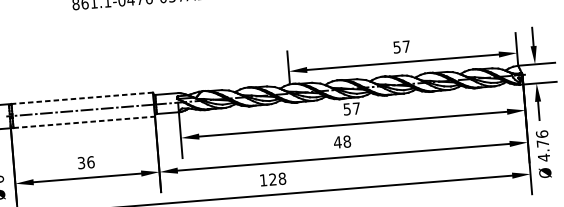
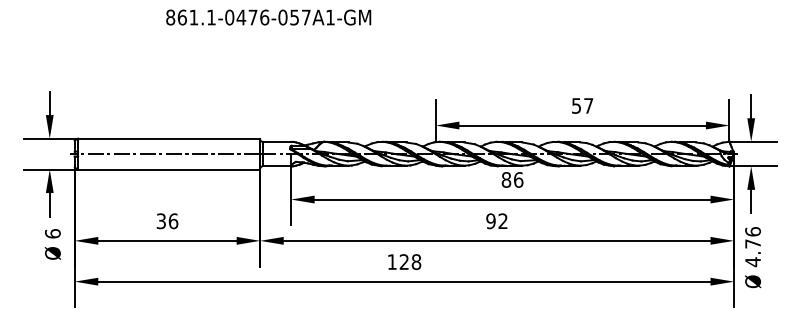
line: (81, 98) -> (168, 138), dashed -> solid
text: (351, 108) -> (512, 179), 57 -> 86
line: (84, 122) -> (169, 169), dashed -> solid
text: (342, 142) -> (496, 221), 48 -> 92

